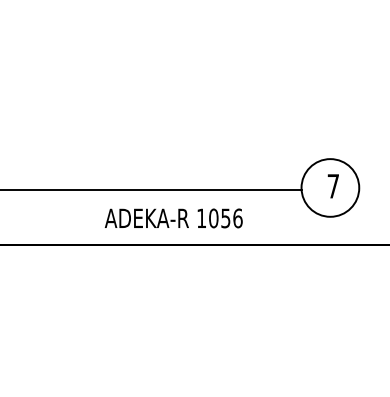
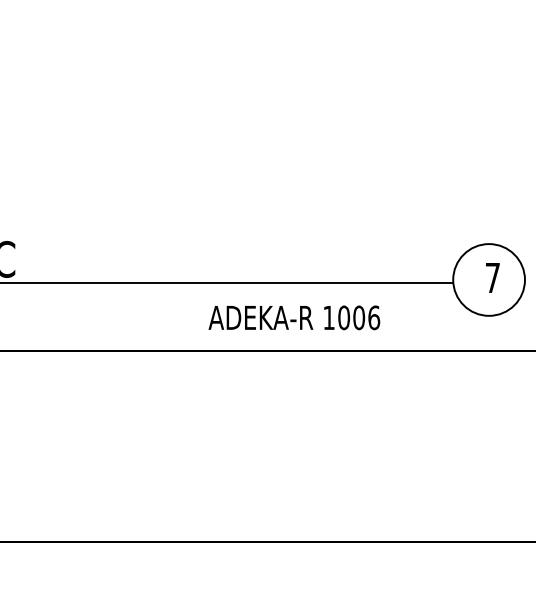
text: (226, 218) -> (359, 317), 1056 -> 1006

